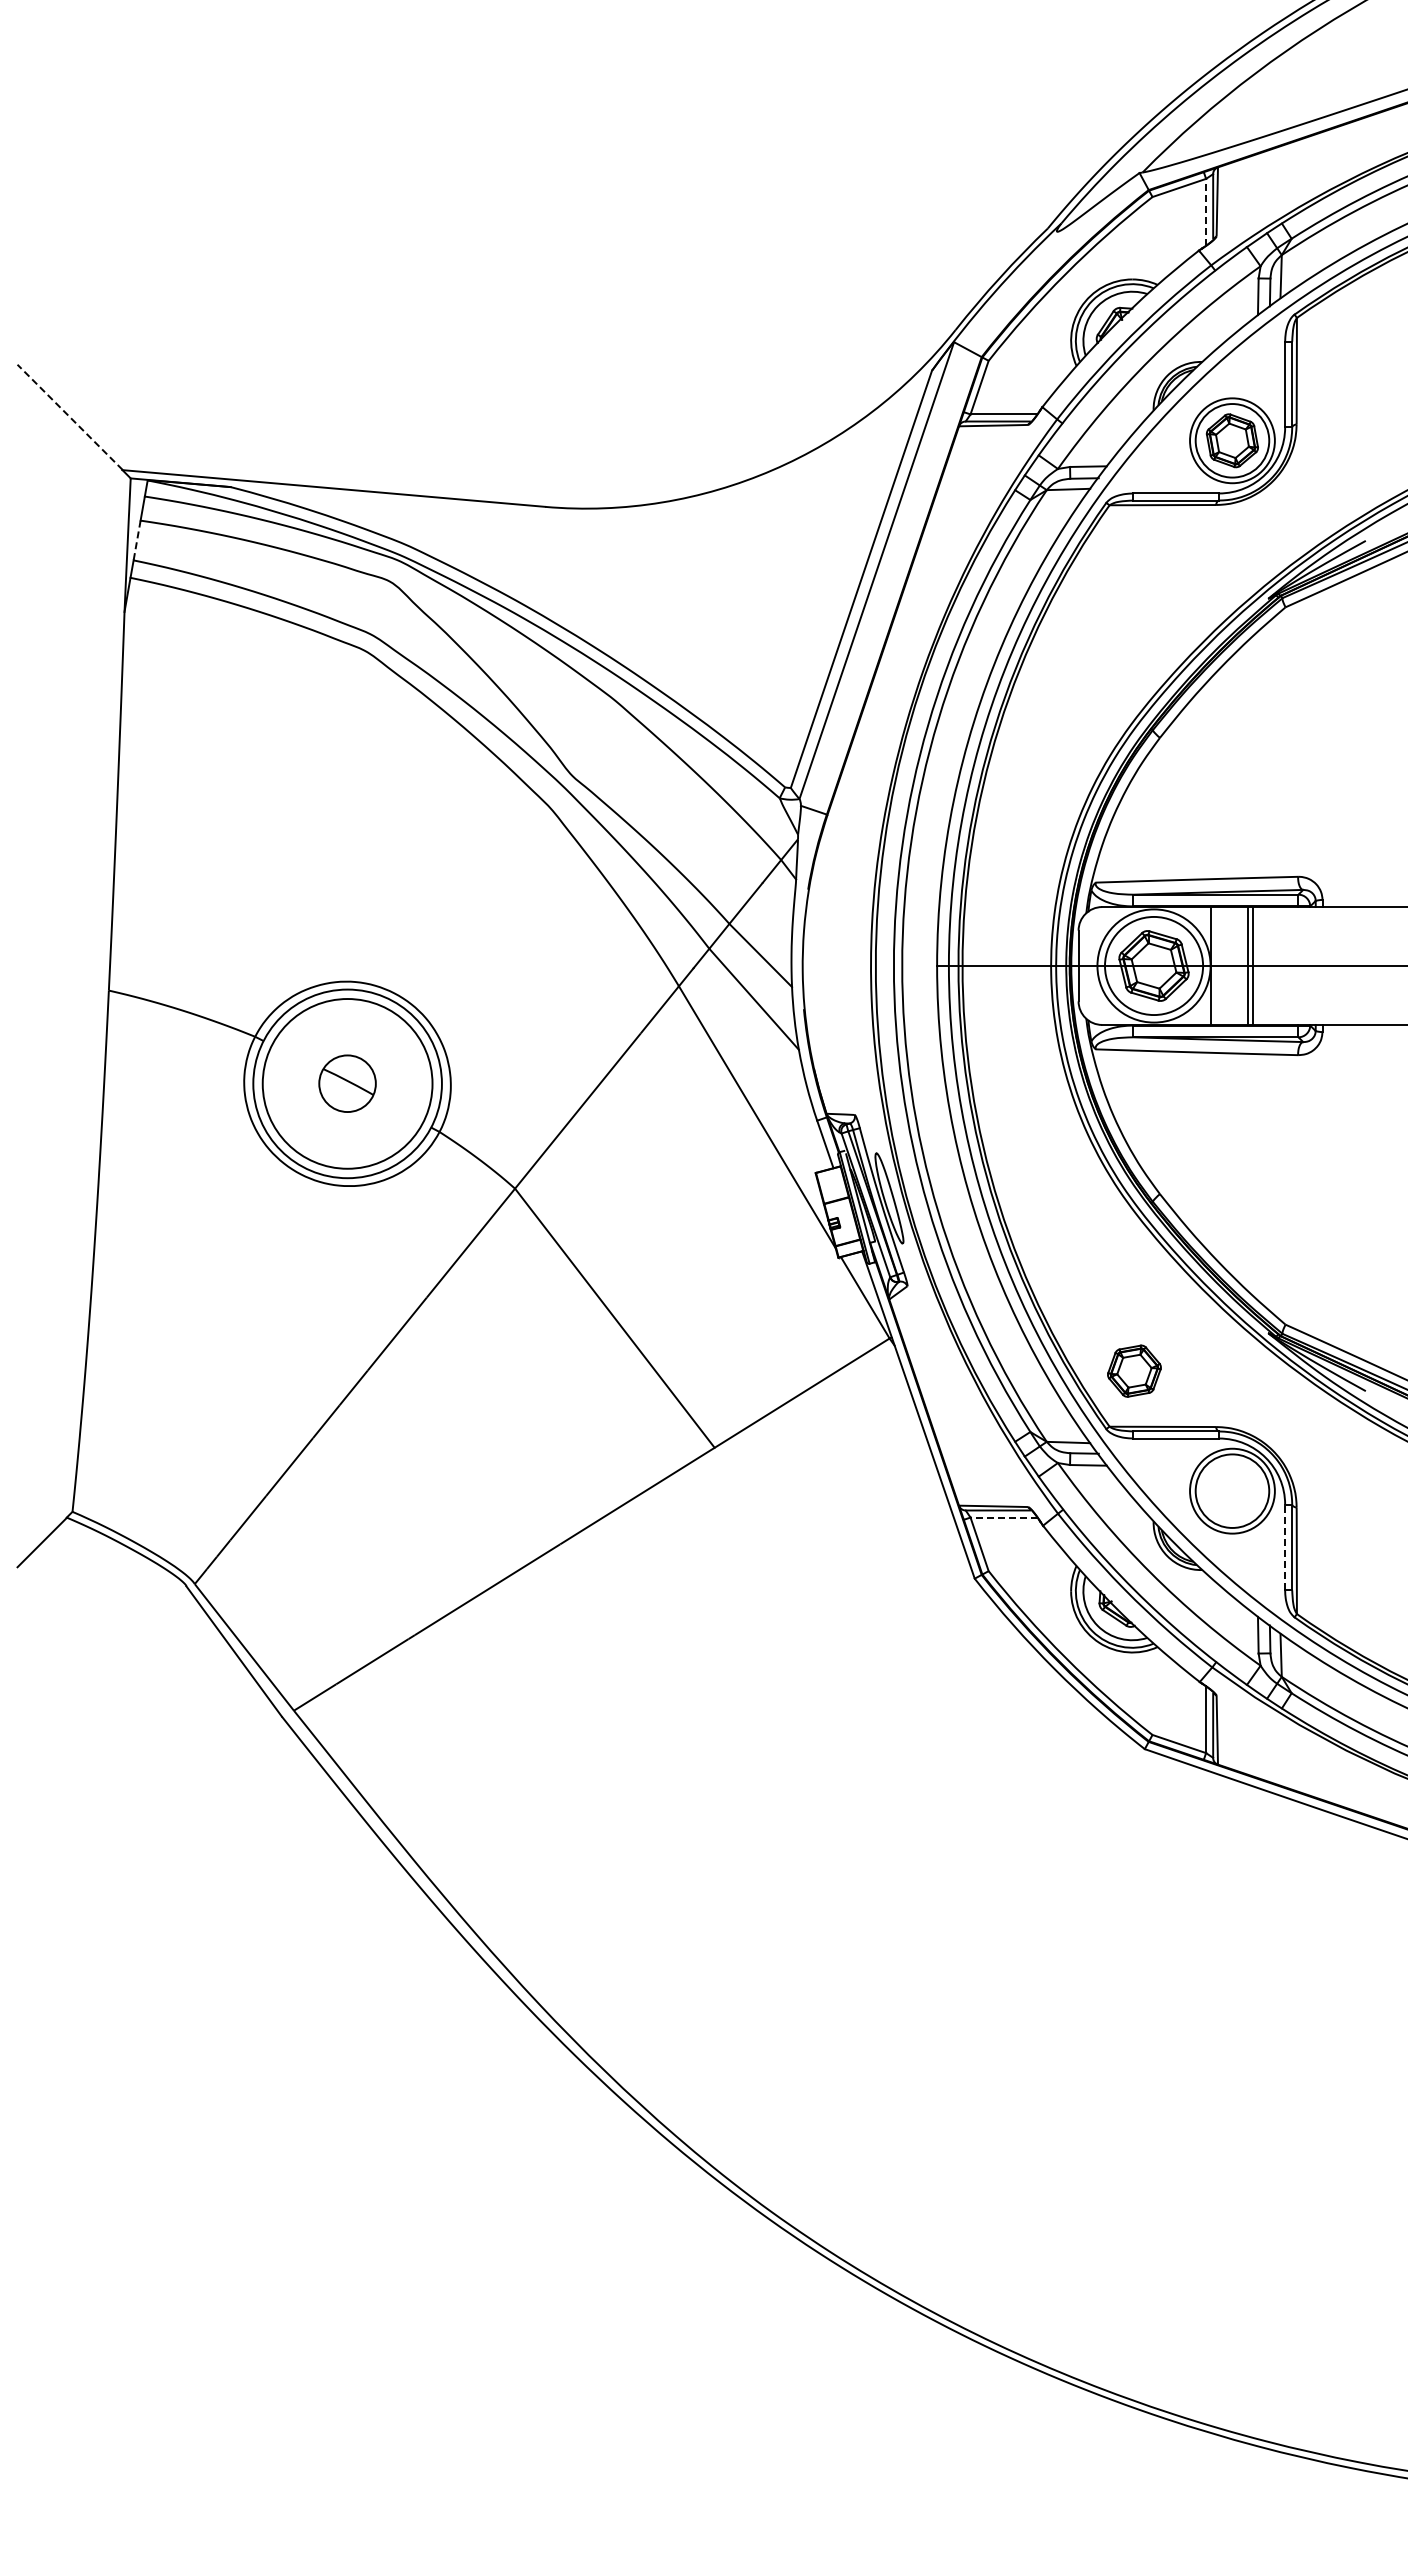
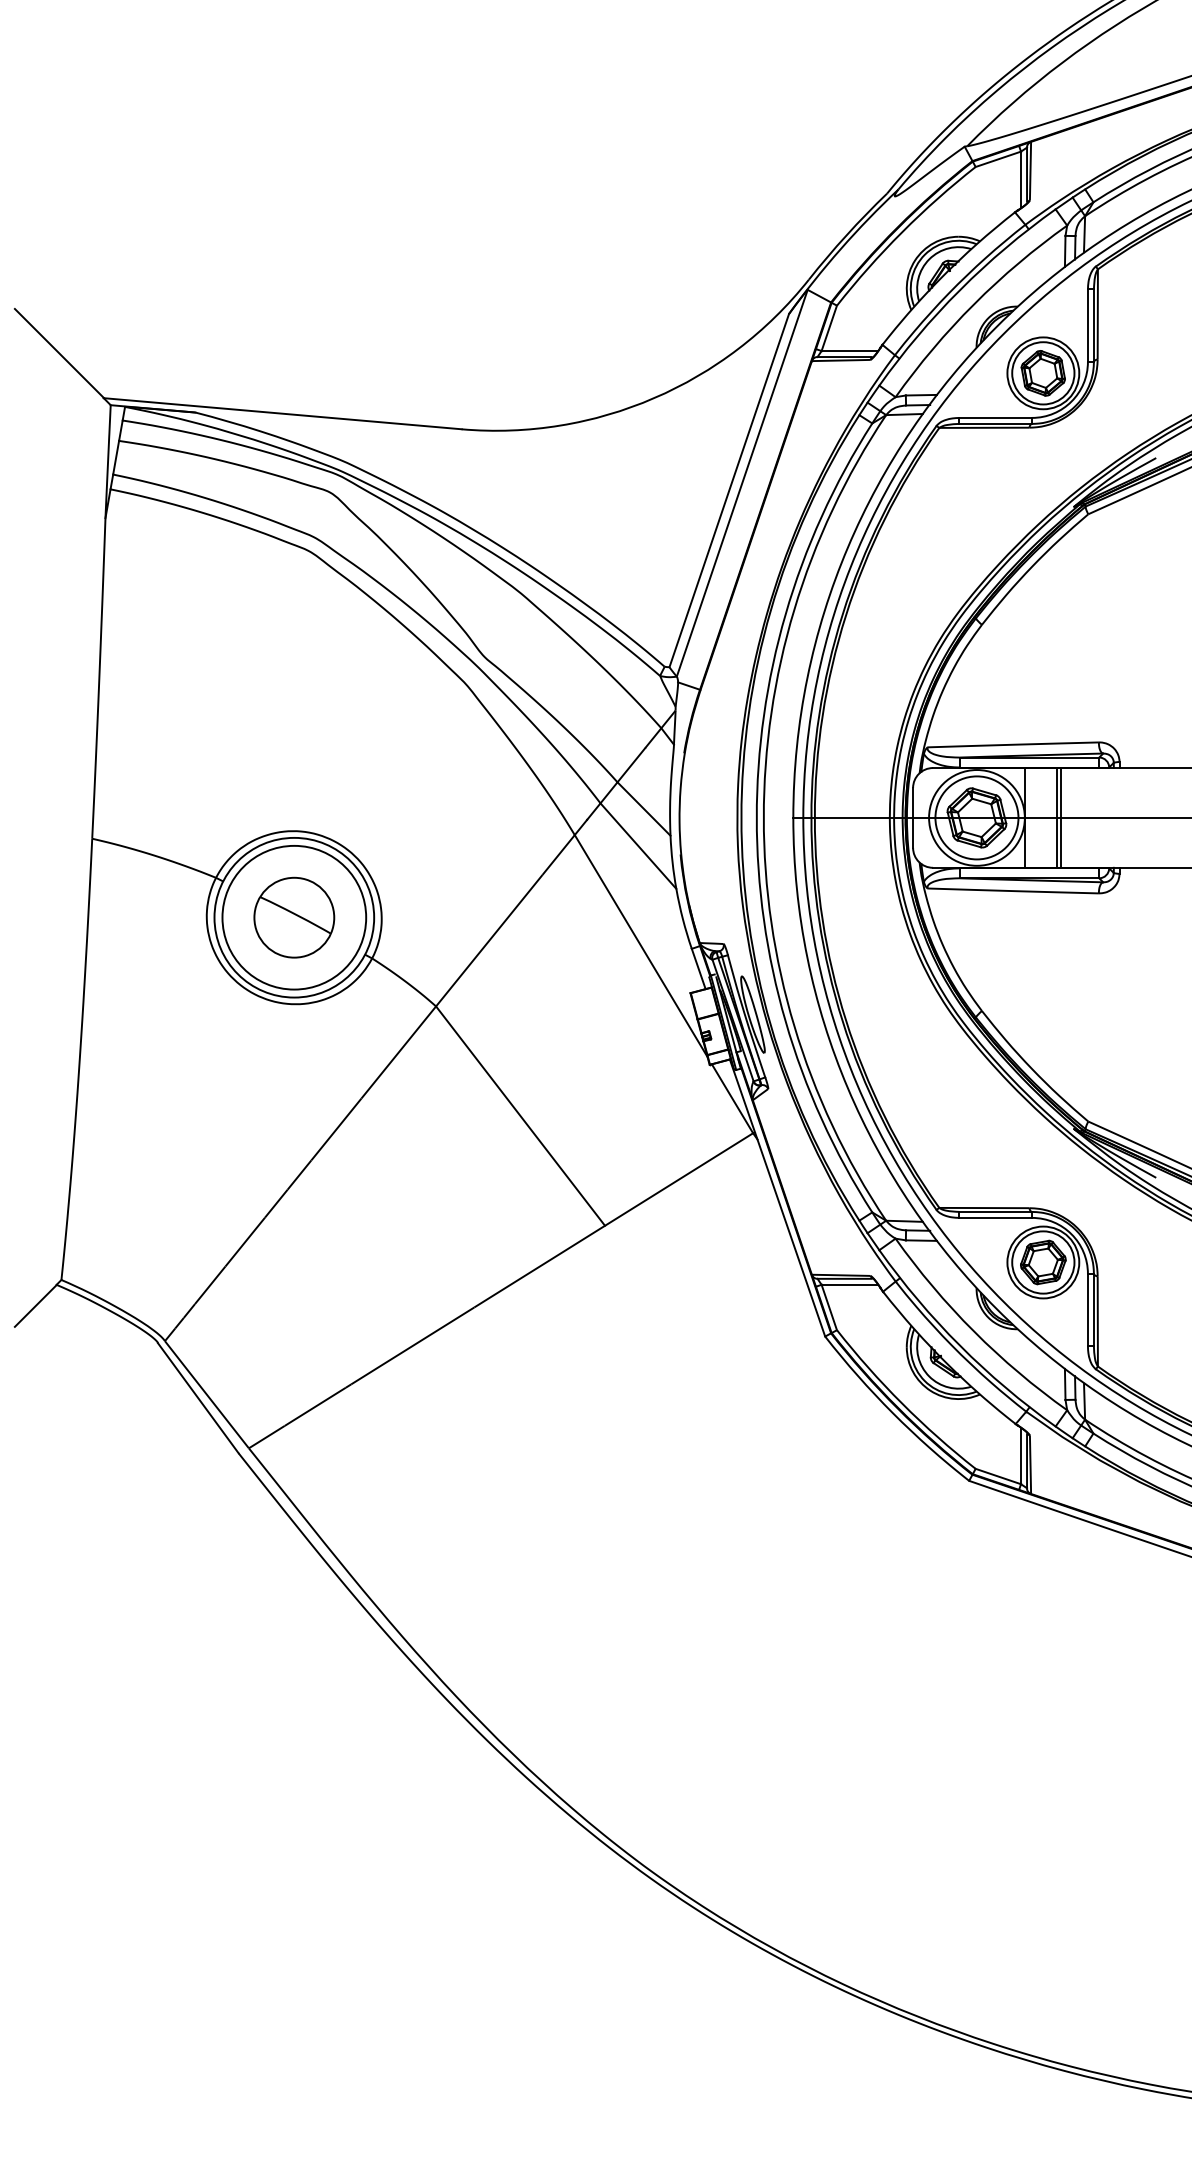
line: (1206, 211) -> (1021, 179), dashed -> solid
line: (69, 416) -> (58, 352), dashed -> solid
line: (137, 541) -> (116, 458), dashed -> solid
part: (347, 1083) -> (294, 917), size x1.67
part: (1134, 1370) -> (1043, 1261), moved
line: (1003, 1517) -> (849, 1284), dashed -> solid
line: (1285, 1547) -> (1088, 1310), dashed -> solid

